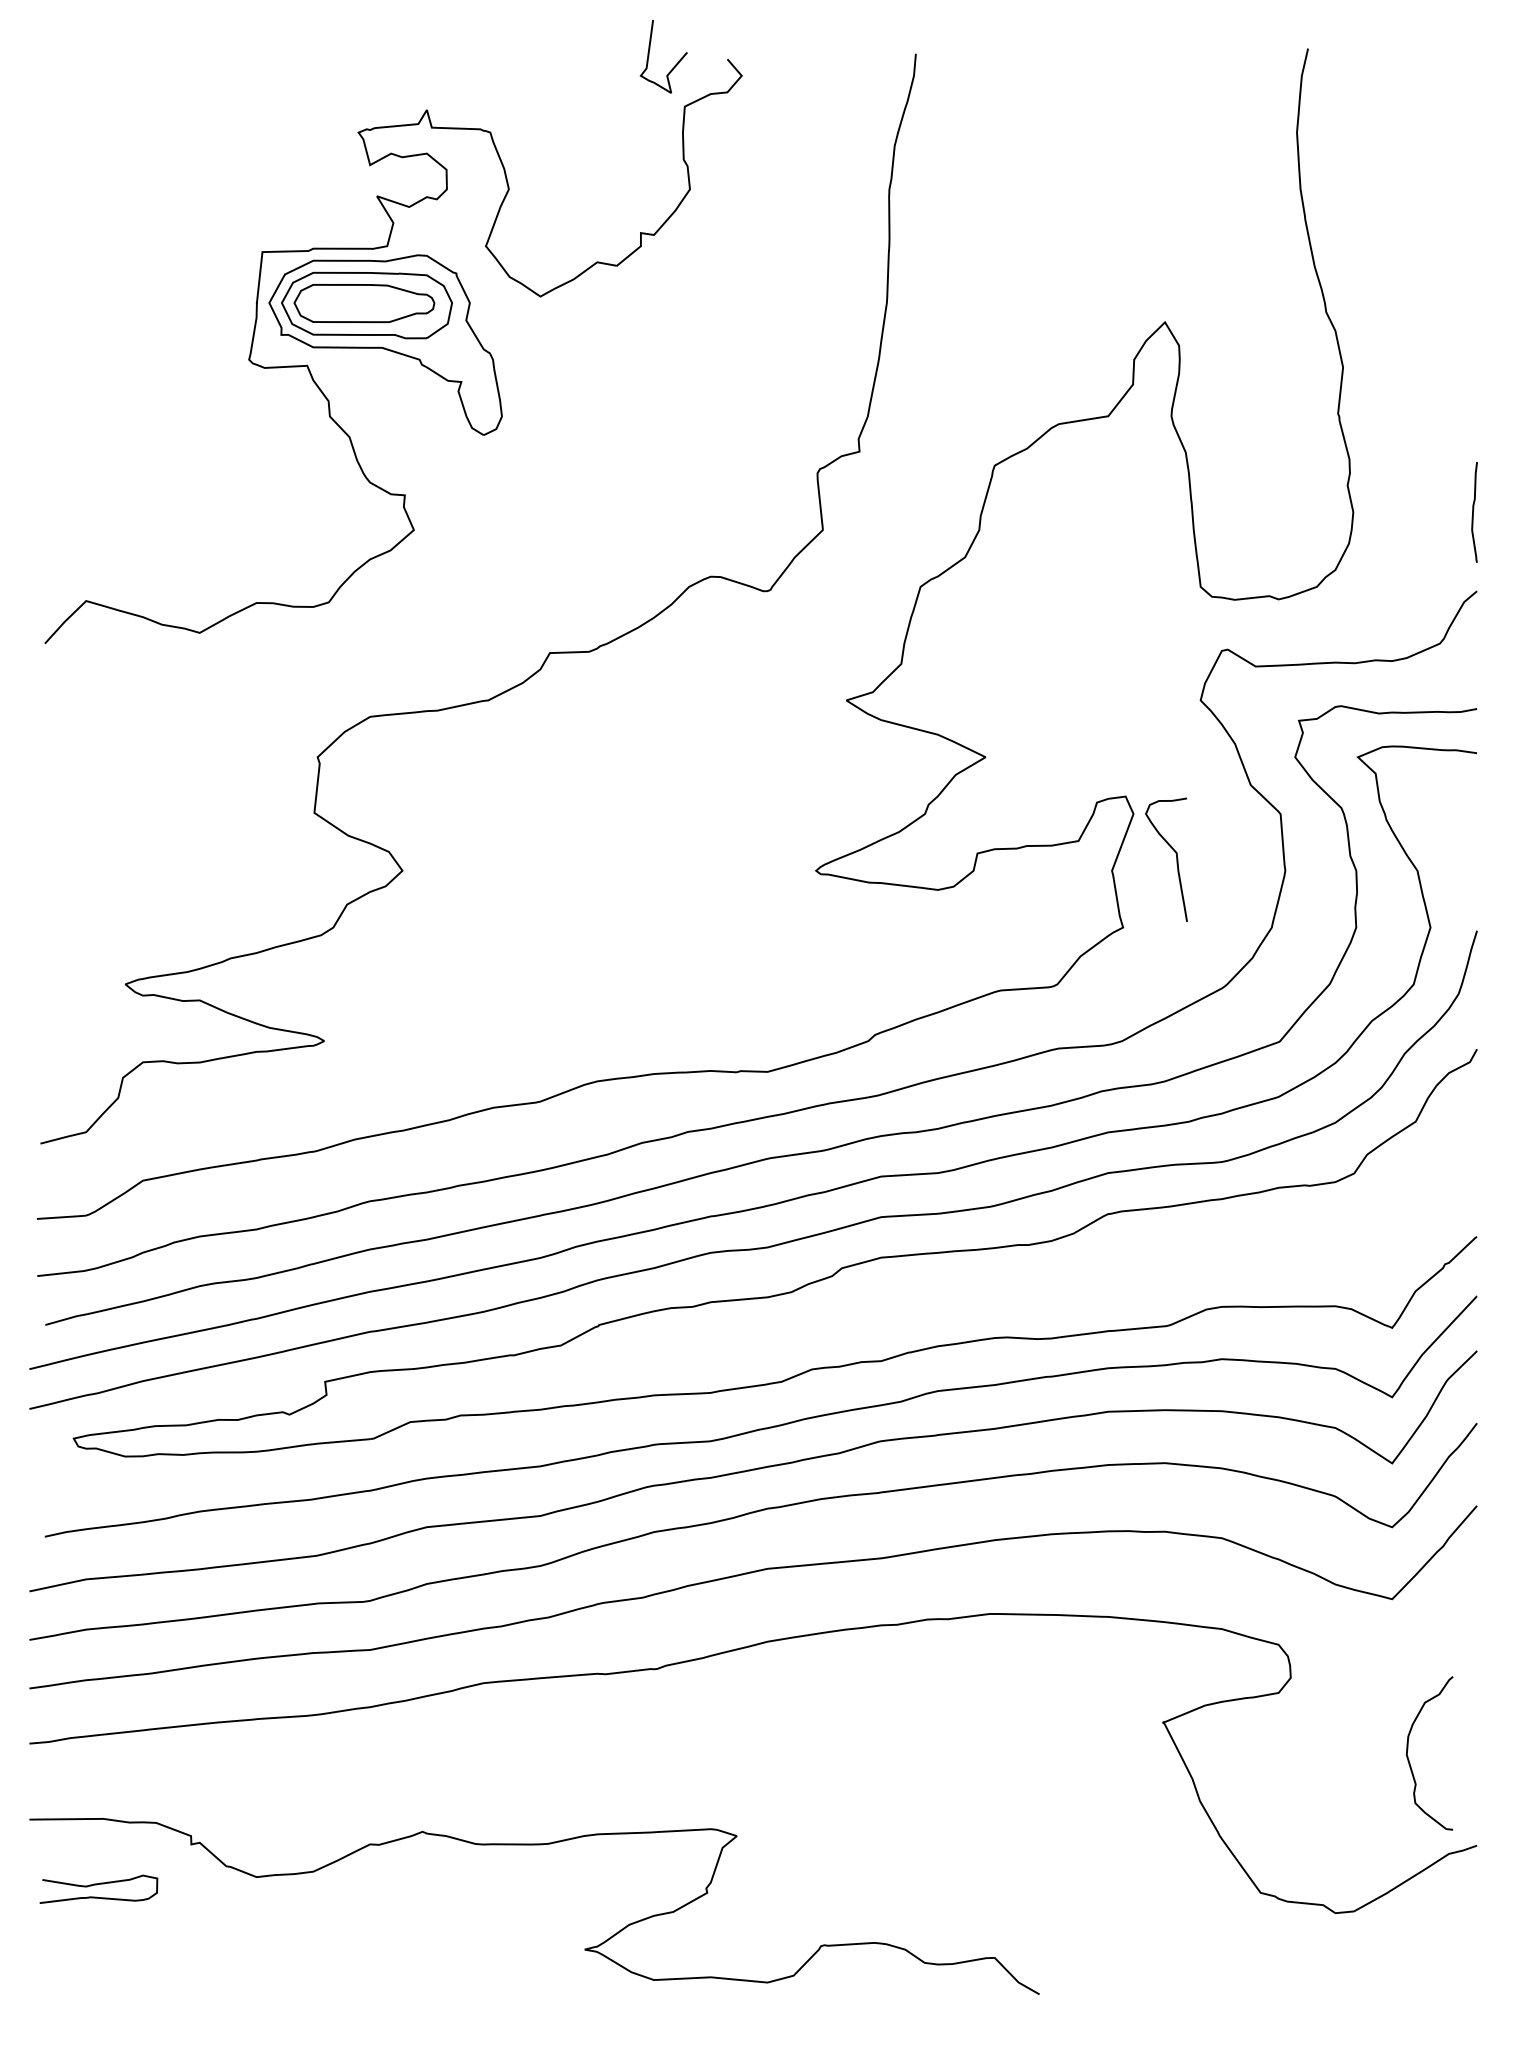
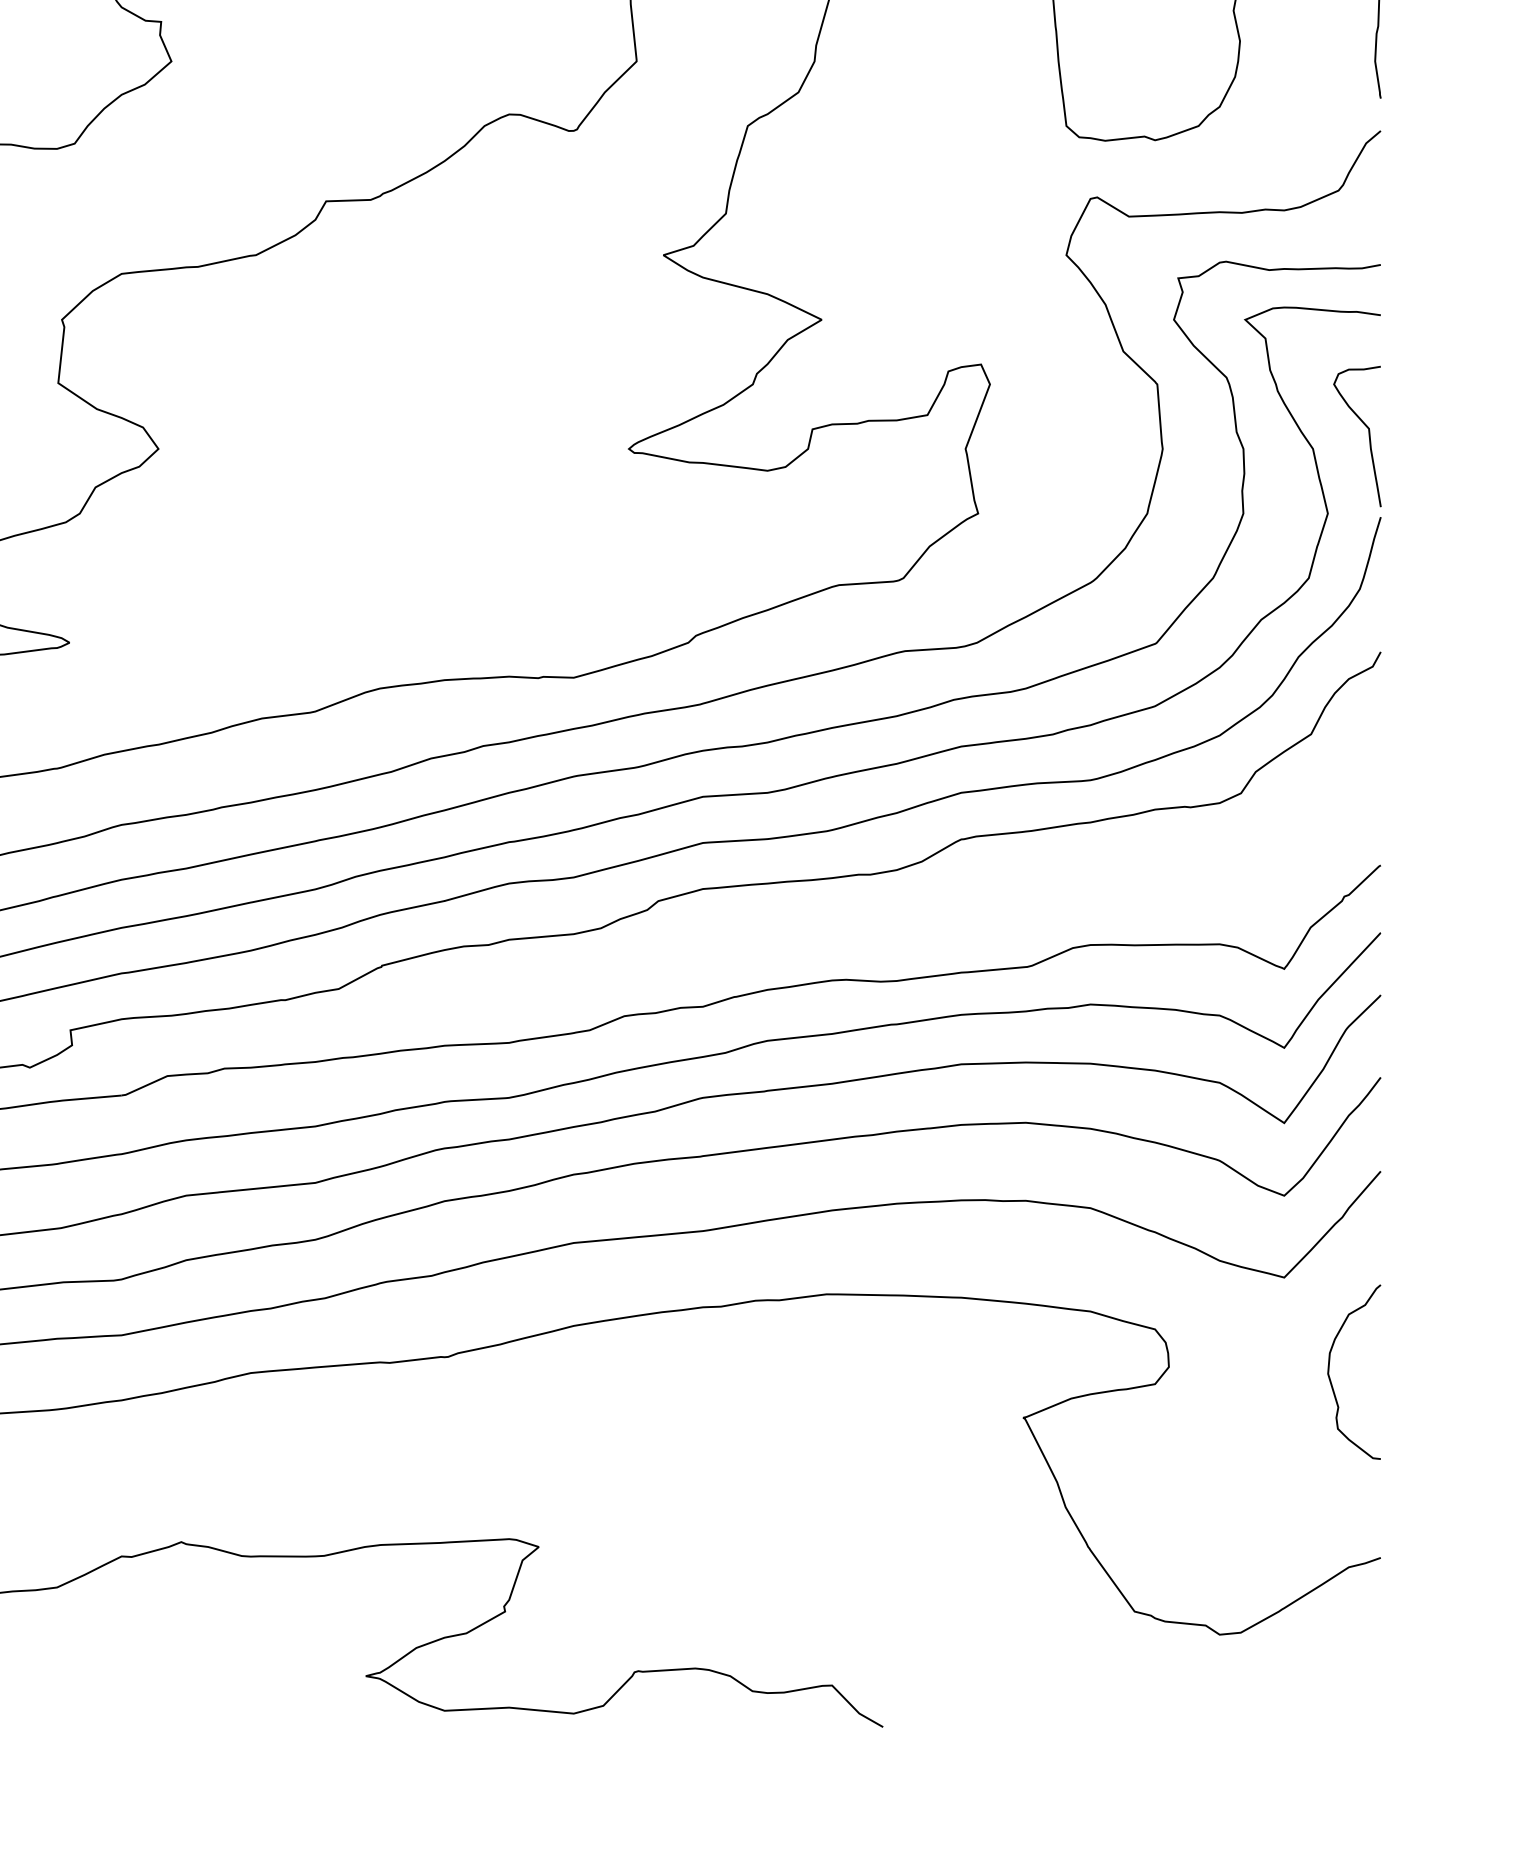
curve: (1176, 859) -> (1368, 436), moved
curve: (1409, 1759) -> (1331, 1379), moved

